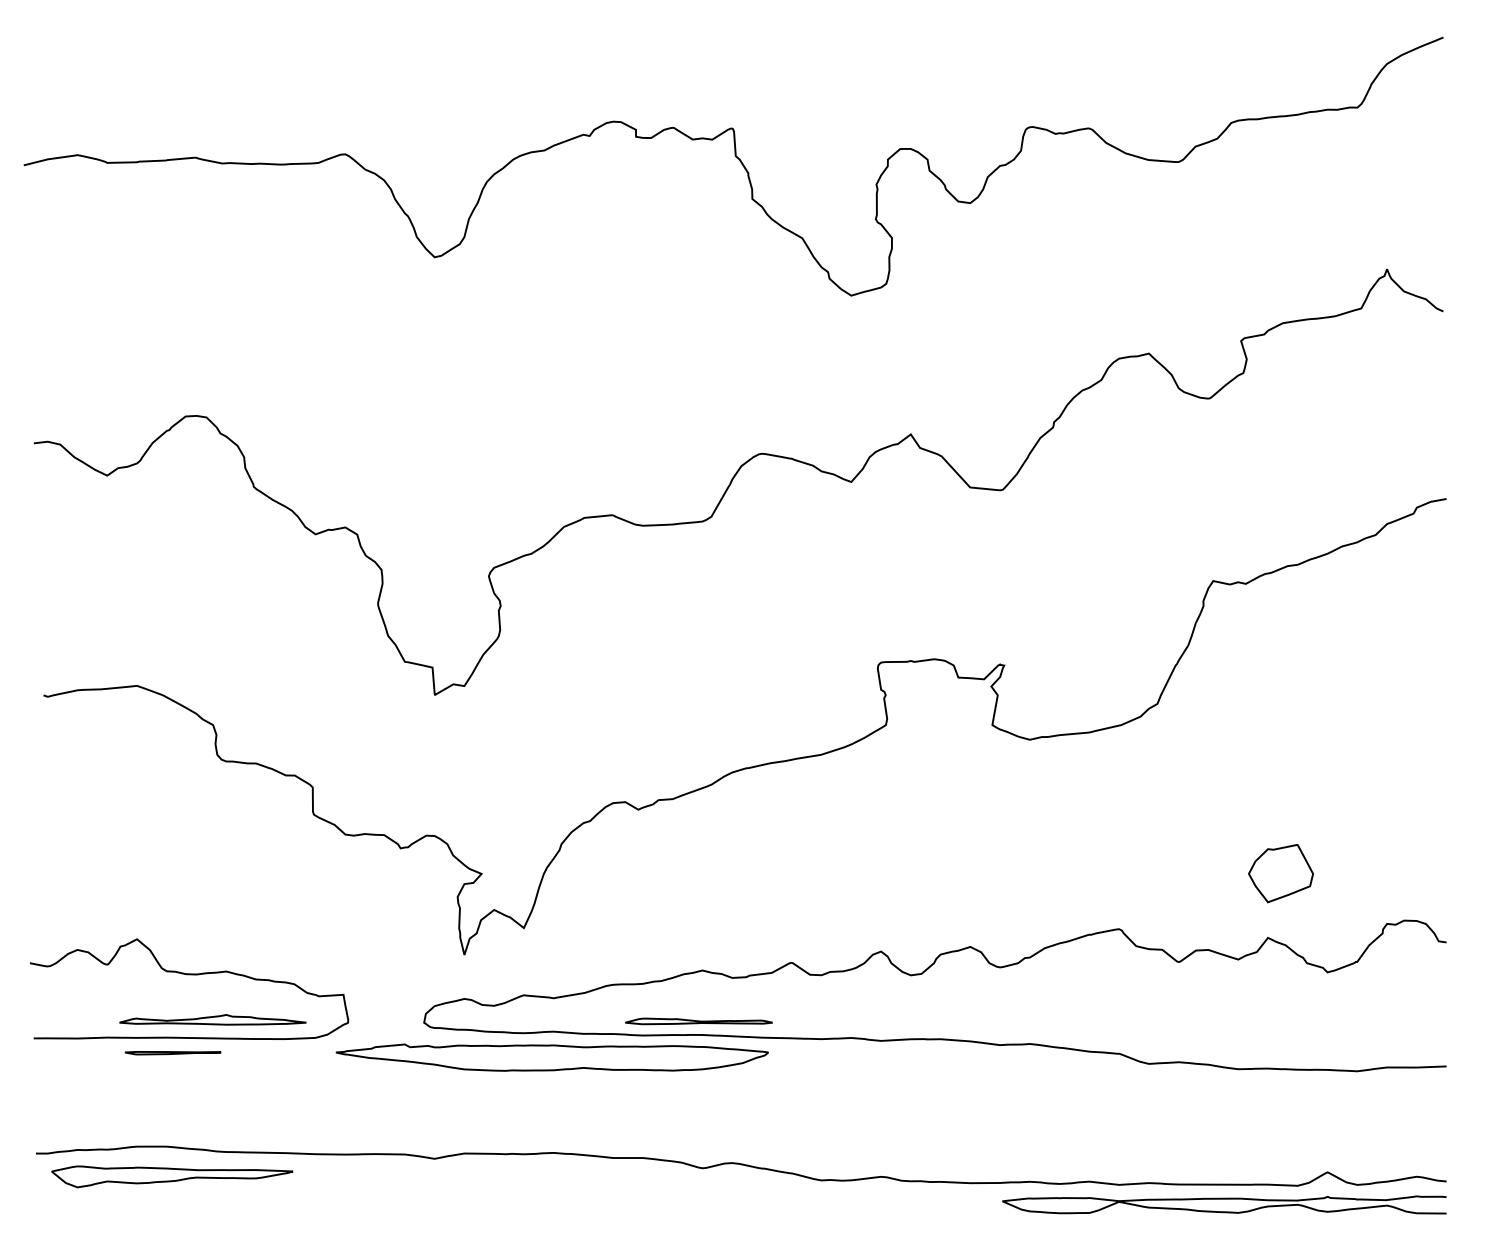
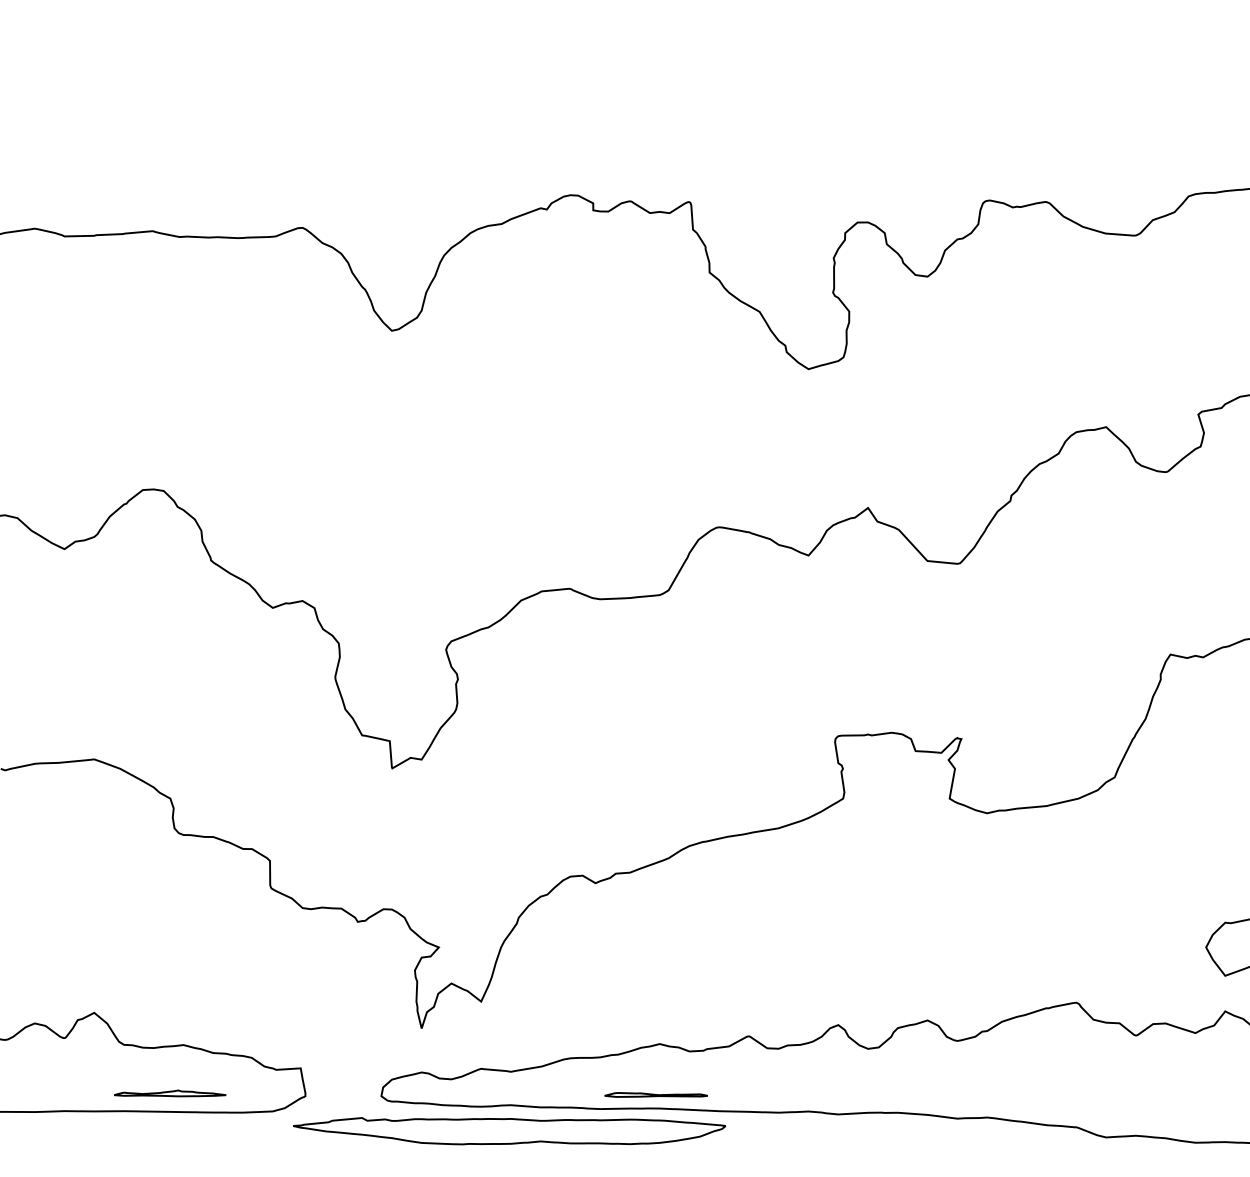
part: (212, 1019) -> (169, 1093), size x0.6
part: (698, 1021) -> (655, 1095), size x0.7
line: (172, 1053) -> (129, 1127), removed

